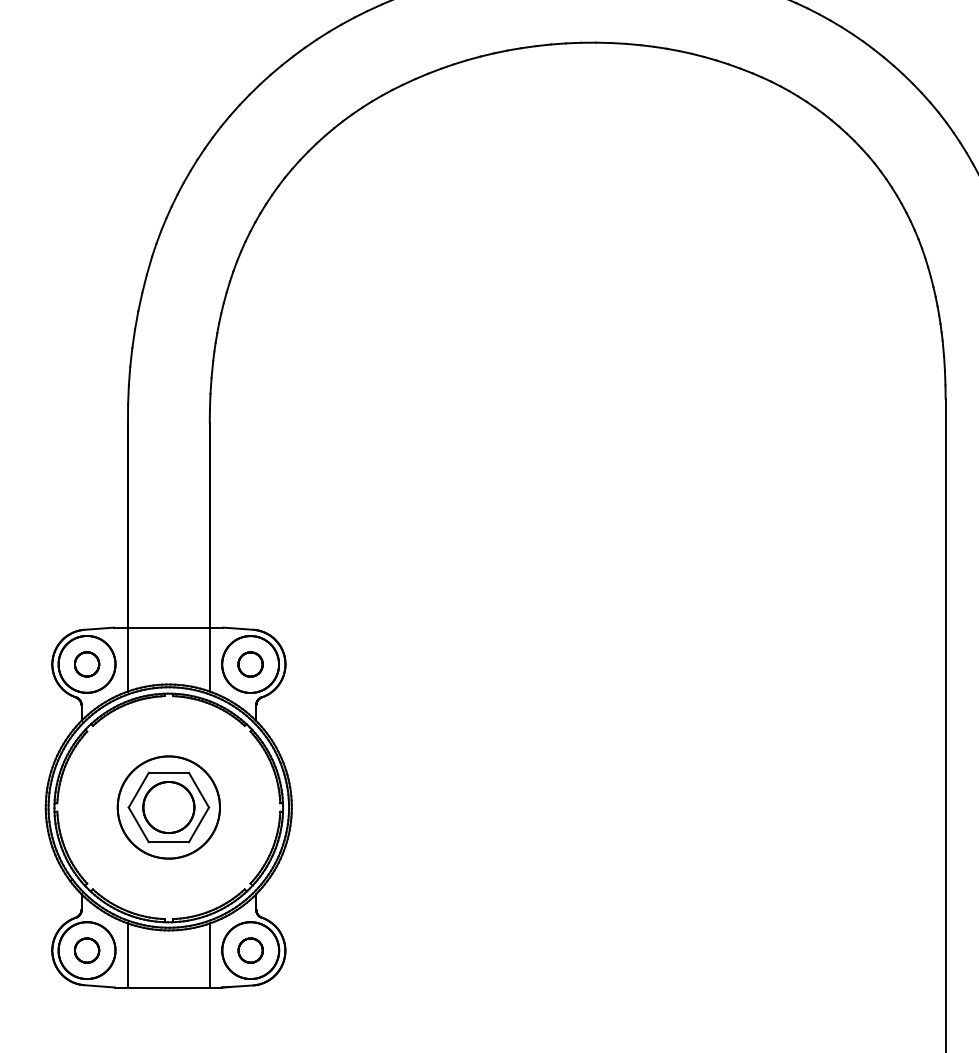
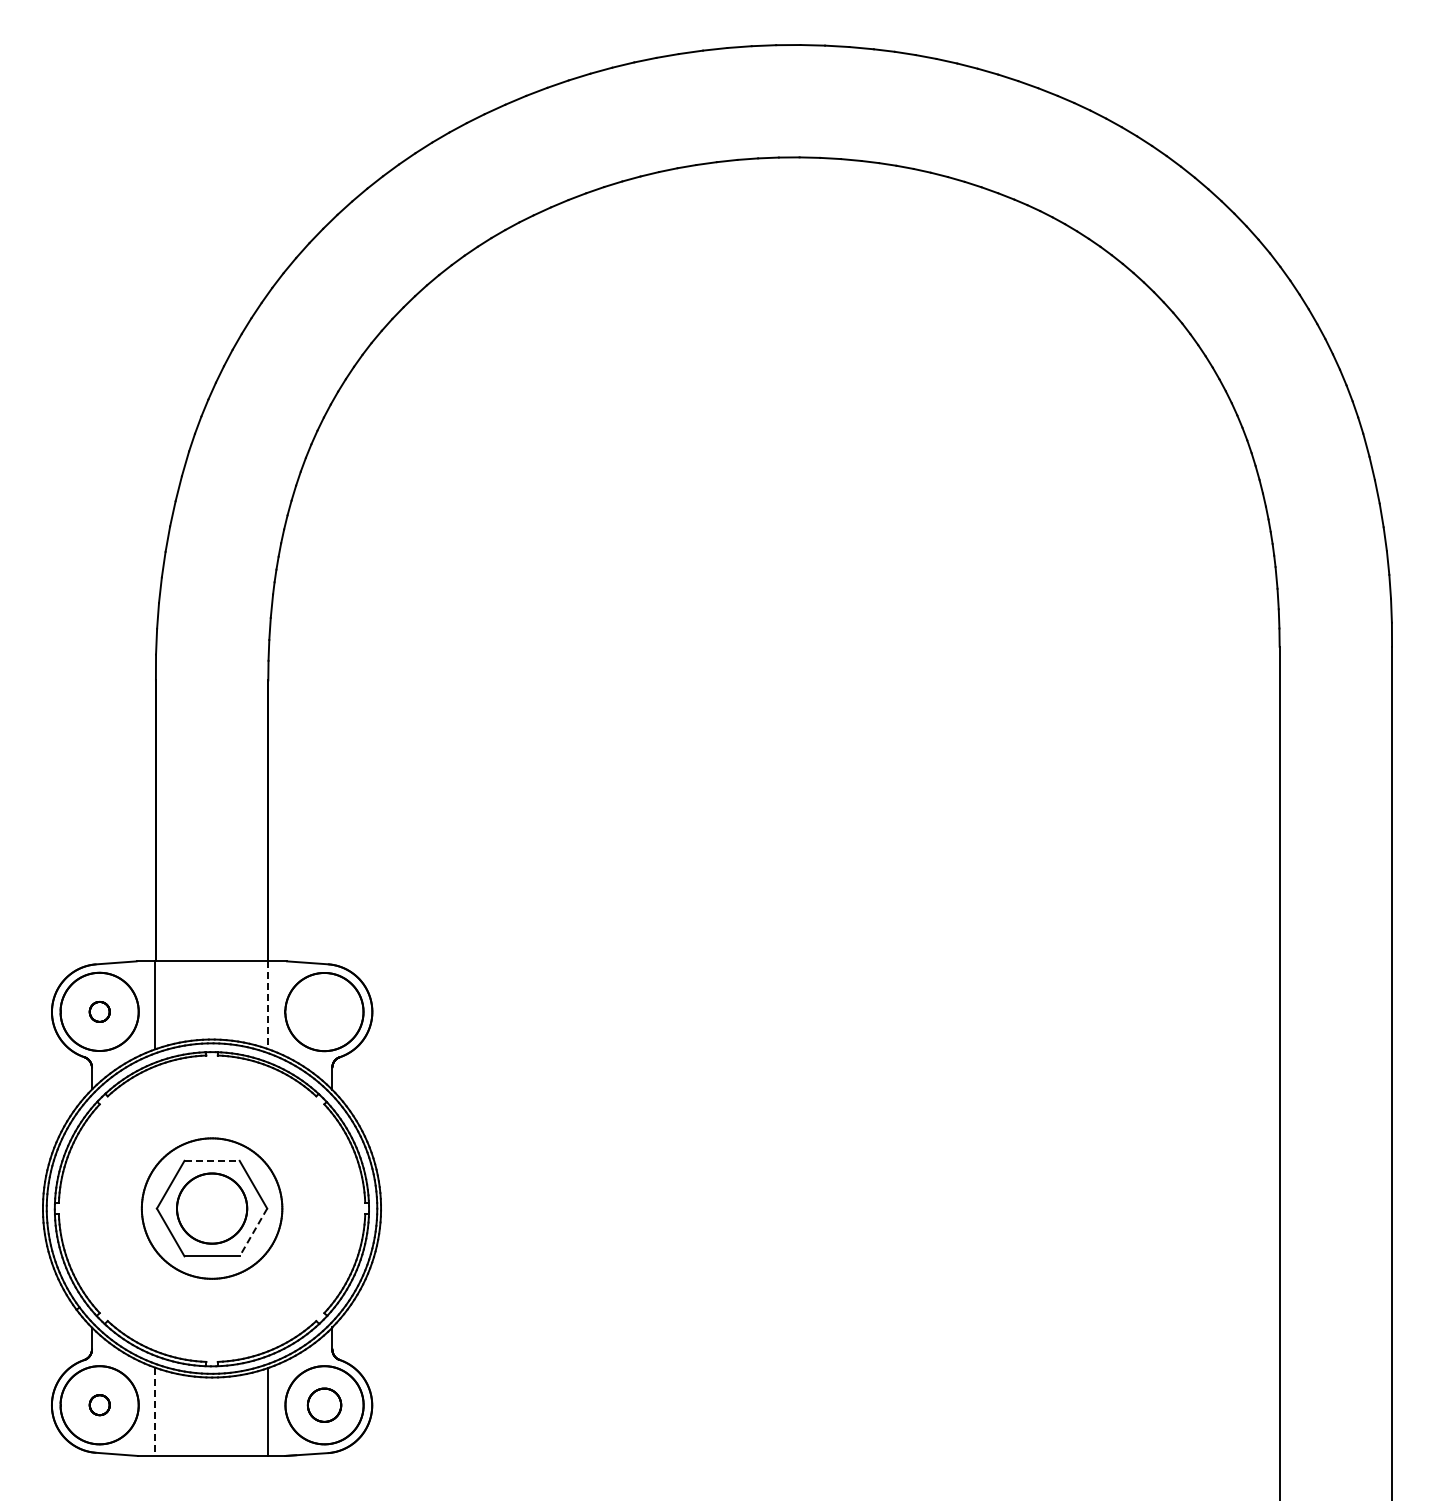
line: (209, 659) -> (268, 1005), solid -> dashed
part: (86, 664) -> (99, 1011), size x0.6
part: (250, 664) -> (324, 1011), removed
line: (169, 772) -> (212, 1160), solid -> dashed
line: (199, 824) -> (253, 1232), solid -> dashed
part: (86, 950) -> (99, 1404), size x0.6
line: (127, 955) -> (155, 1412), solid -> dashed

